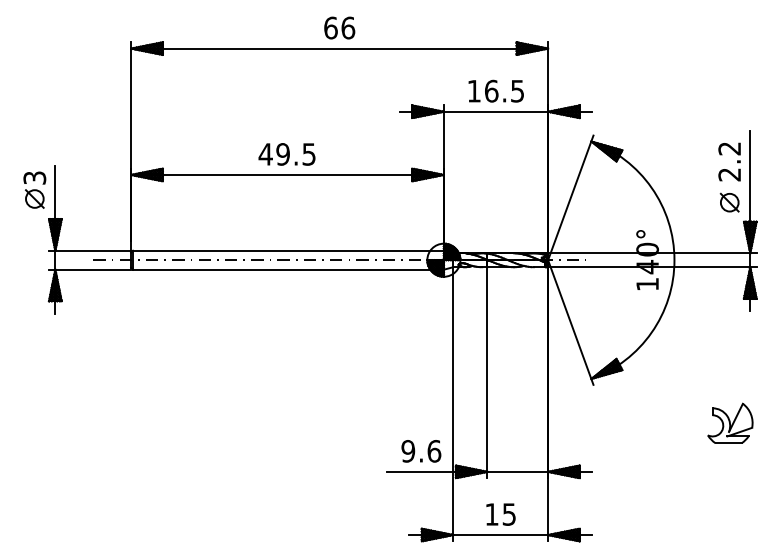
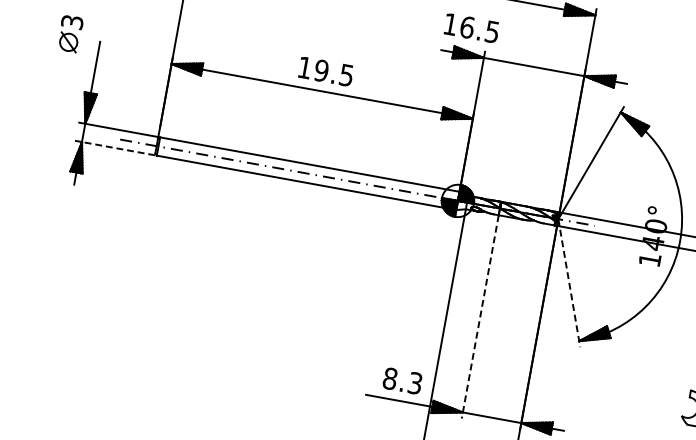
text: (495, 90) -> (471, 27), moved
text: (265, 154) -> (304, 67), 49.5 -> 19.5
part: (34, 189) -> (70, 33), moved
line: (93, 269) -> (118, 148), solid -> dashed
line: (570, 323) -> (568, 284), solid -> dashed
line: (487, 373) -> (480, 317), solid -> dashed
text: (421, 450) -> (403, 380), 9.6 -> 8.3

